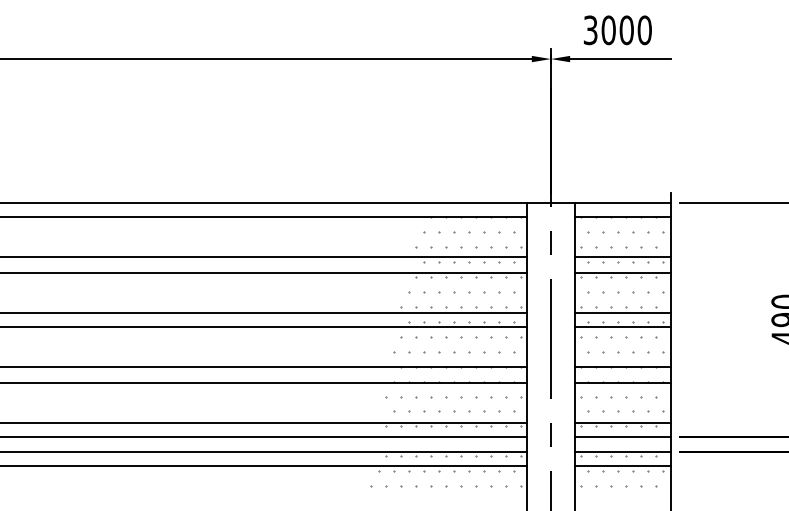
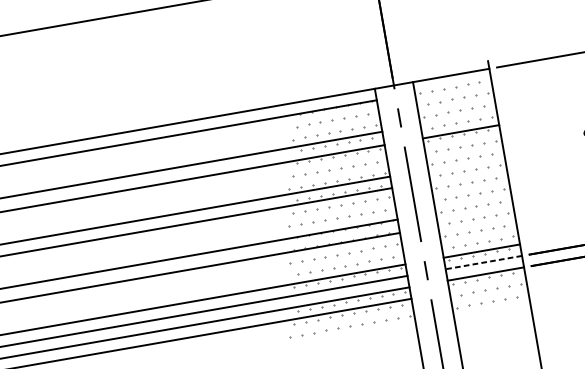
line: (622, 217) -> (453, 87), removed
line: (622, 256) -> (458, 118), removed
line: (622, 312) -> (466, 163), removed
line: (622, 327) -> (468, 175), removed
line: (622, 366) -> (473, 206), removed
line: (622, 383) -> (476, 219), removed
line: (622, 437) -> (483, 262), solid -> dashed
line: (622, 465) -> (487, 285), removed

